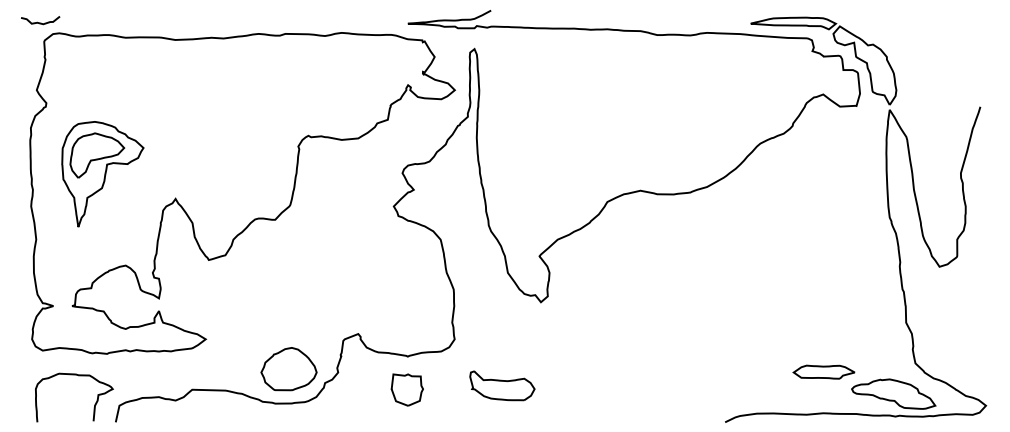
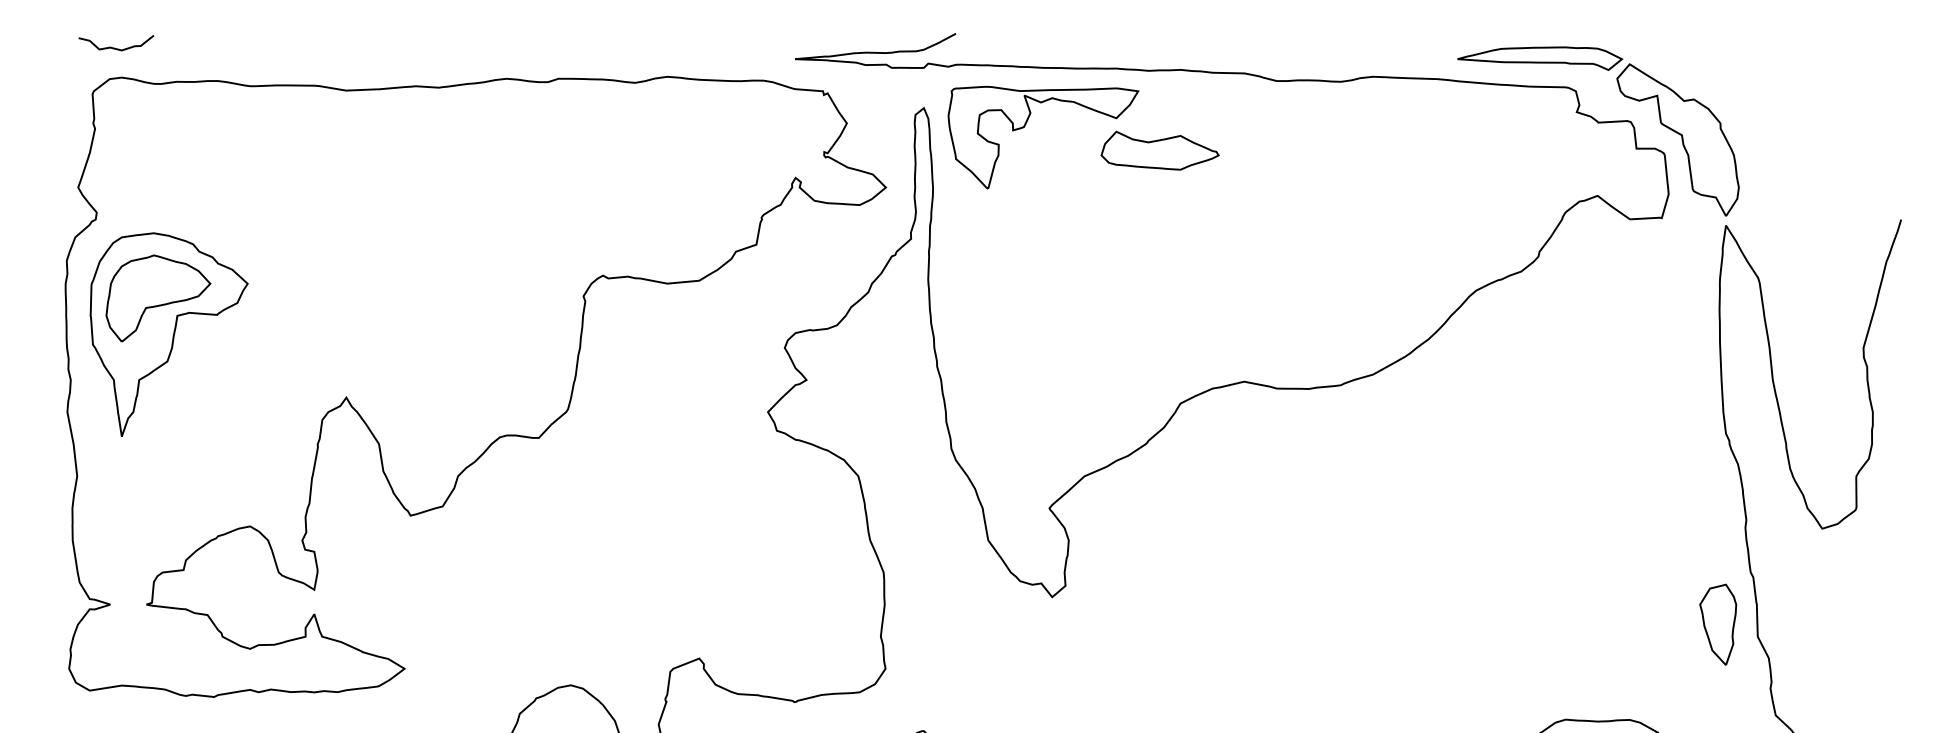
curve: (40, 22) -> (116, 47), moved
part: (566, 69) -> (1101, 147), added
part: (102, 174) -> (168, 334), moved
part: (885, 315) -> (1717, 622), added

